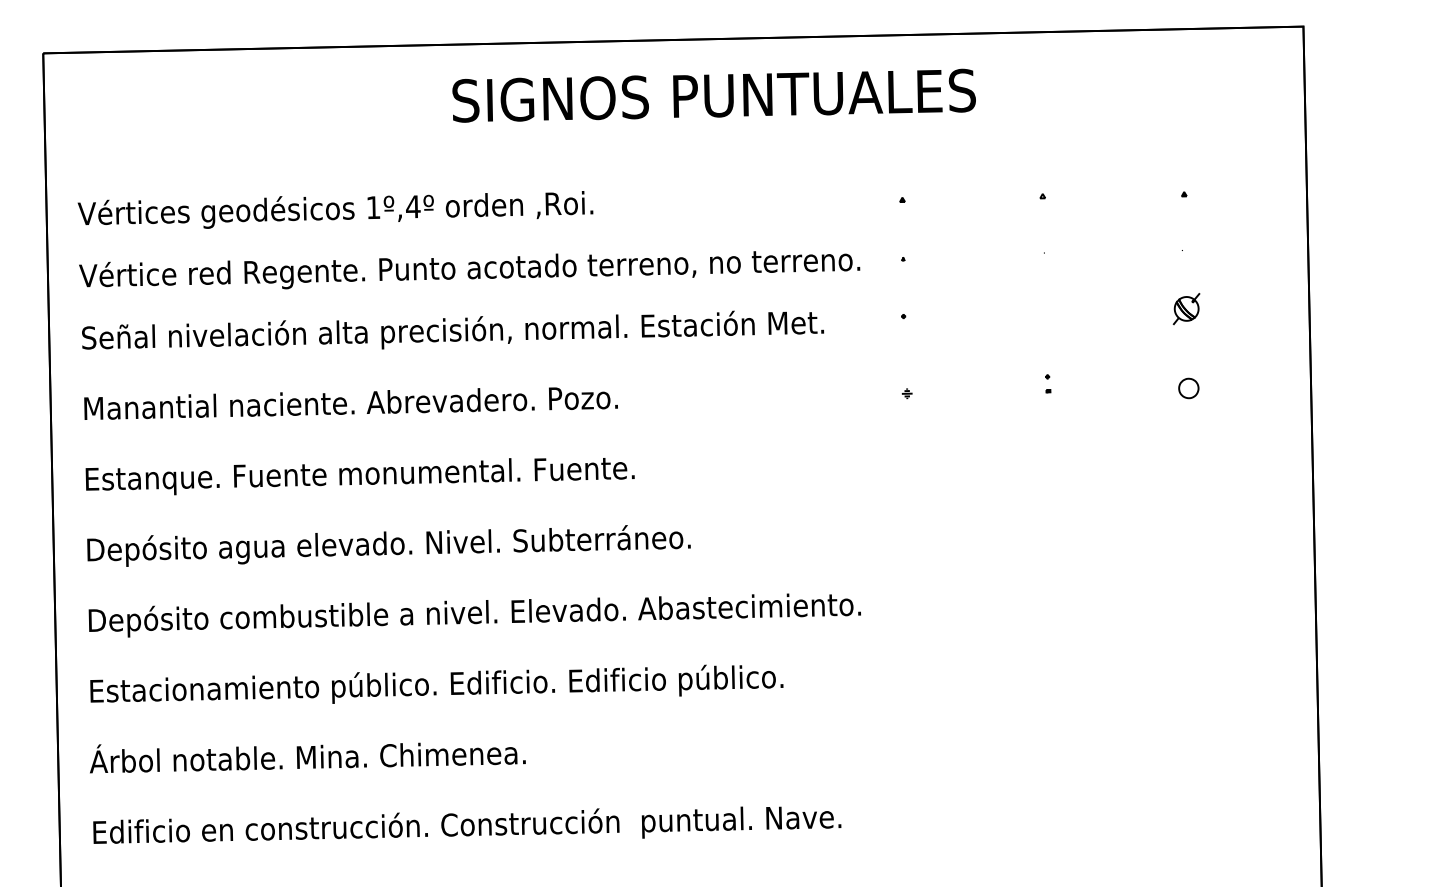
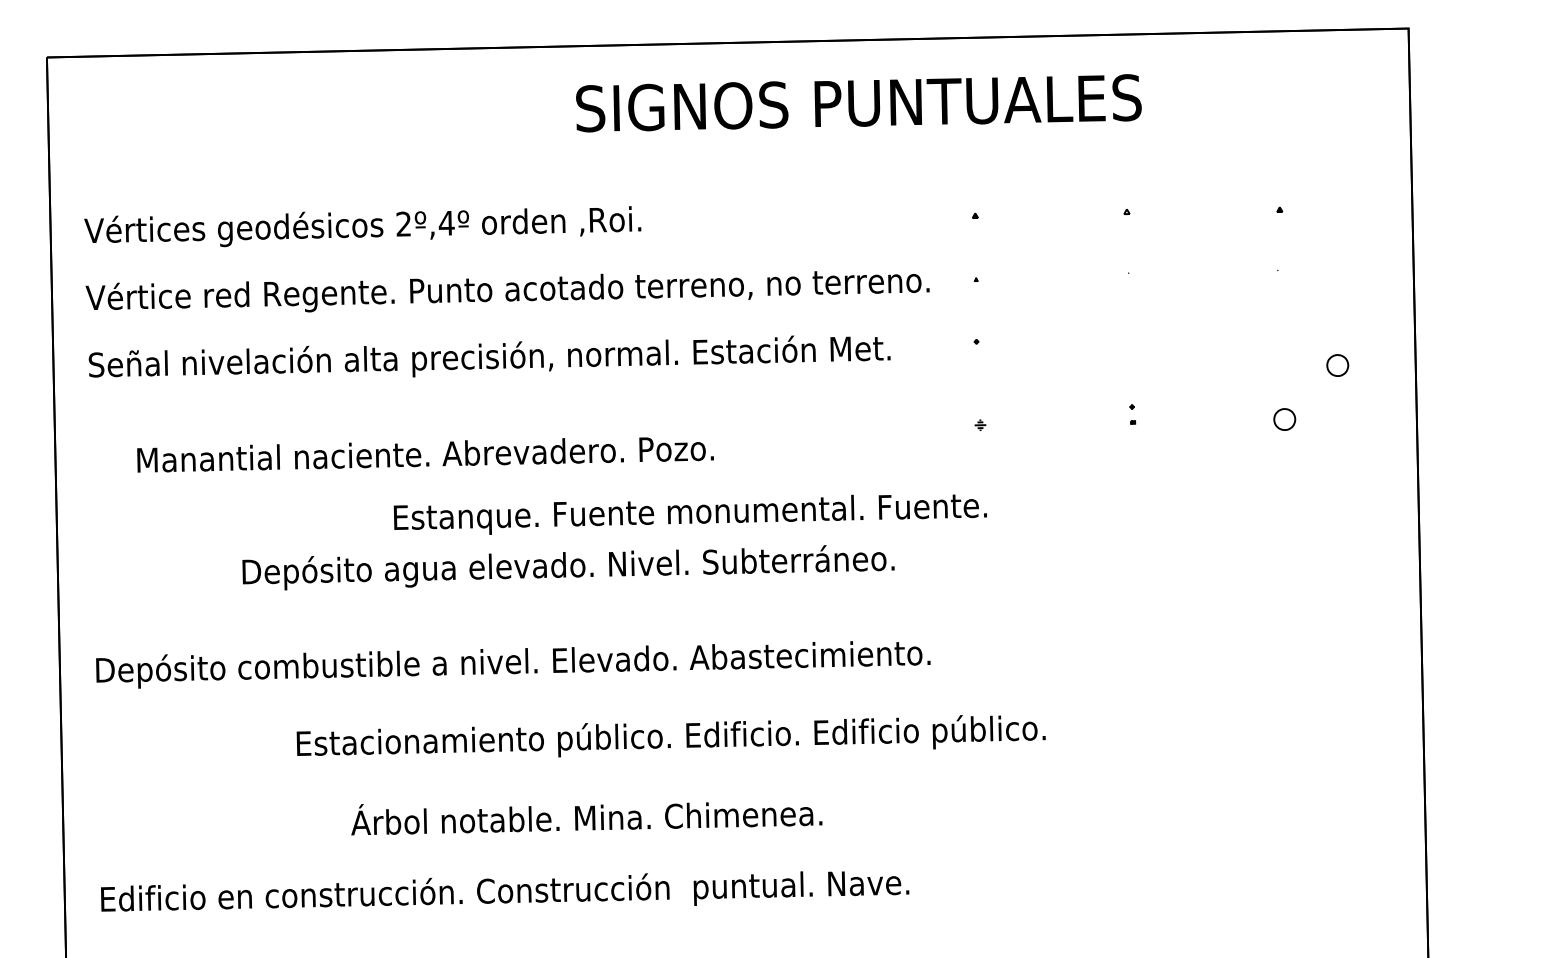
text: (713, 95) -> (858, 103), moved
text: (373, 207) -> (403, 223), 1º,4º -> 2º,4º
part: (1186, 308) -> (1282, 333), removed
part: (1237, 338) -> (1337, 365), added
text: (351, 403) -> (425, 454), moved
text: (359, 476) -> (689, 514), moved
text: (388, 545) -> (568, 567), moved
text: (436, 684) -> (670, 736), moved
text: (307, 757) -> (586, 818), moved

